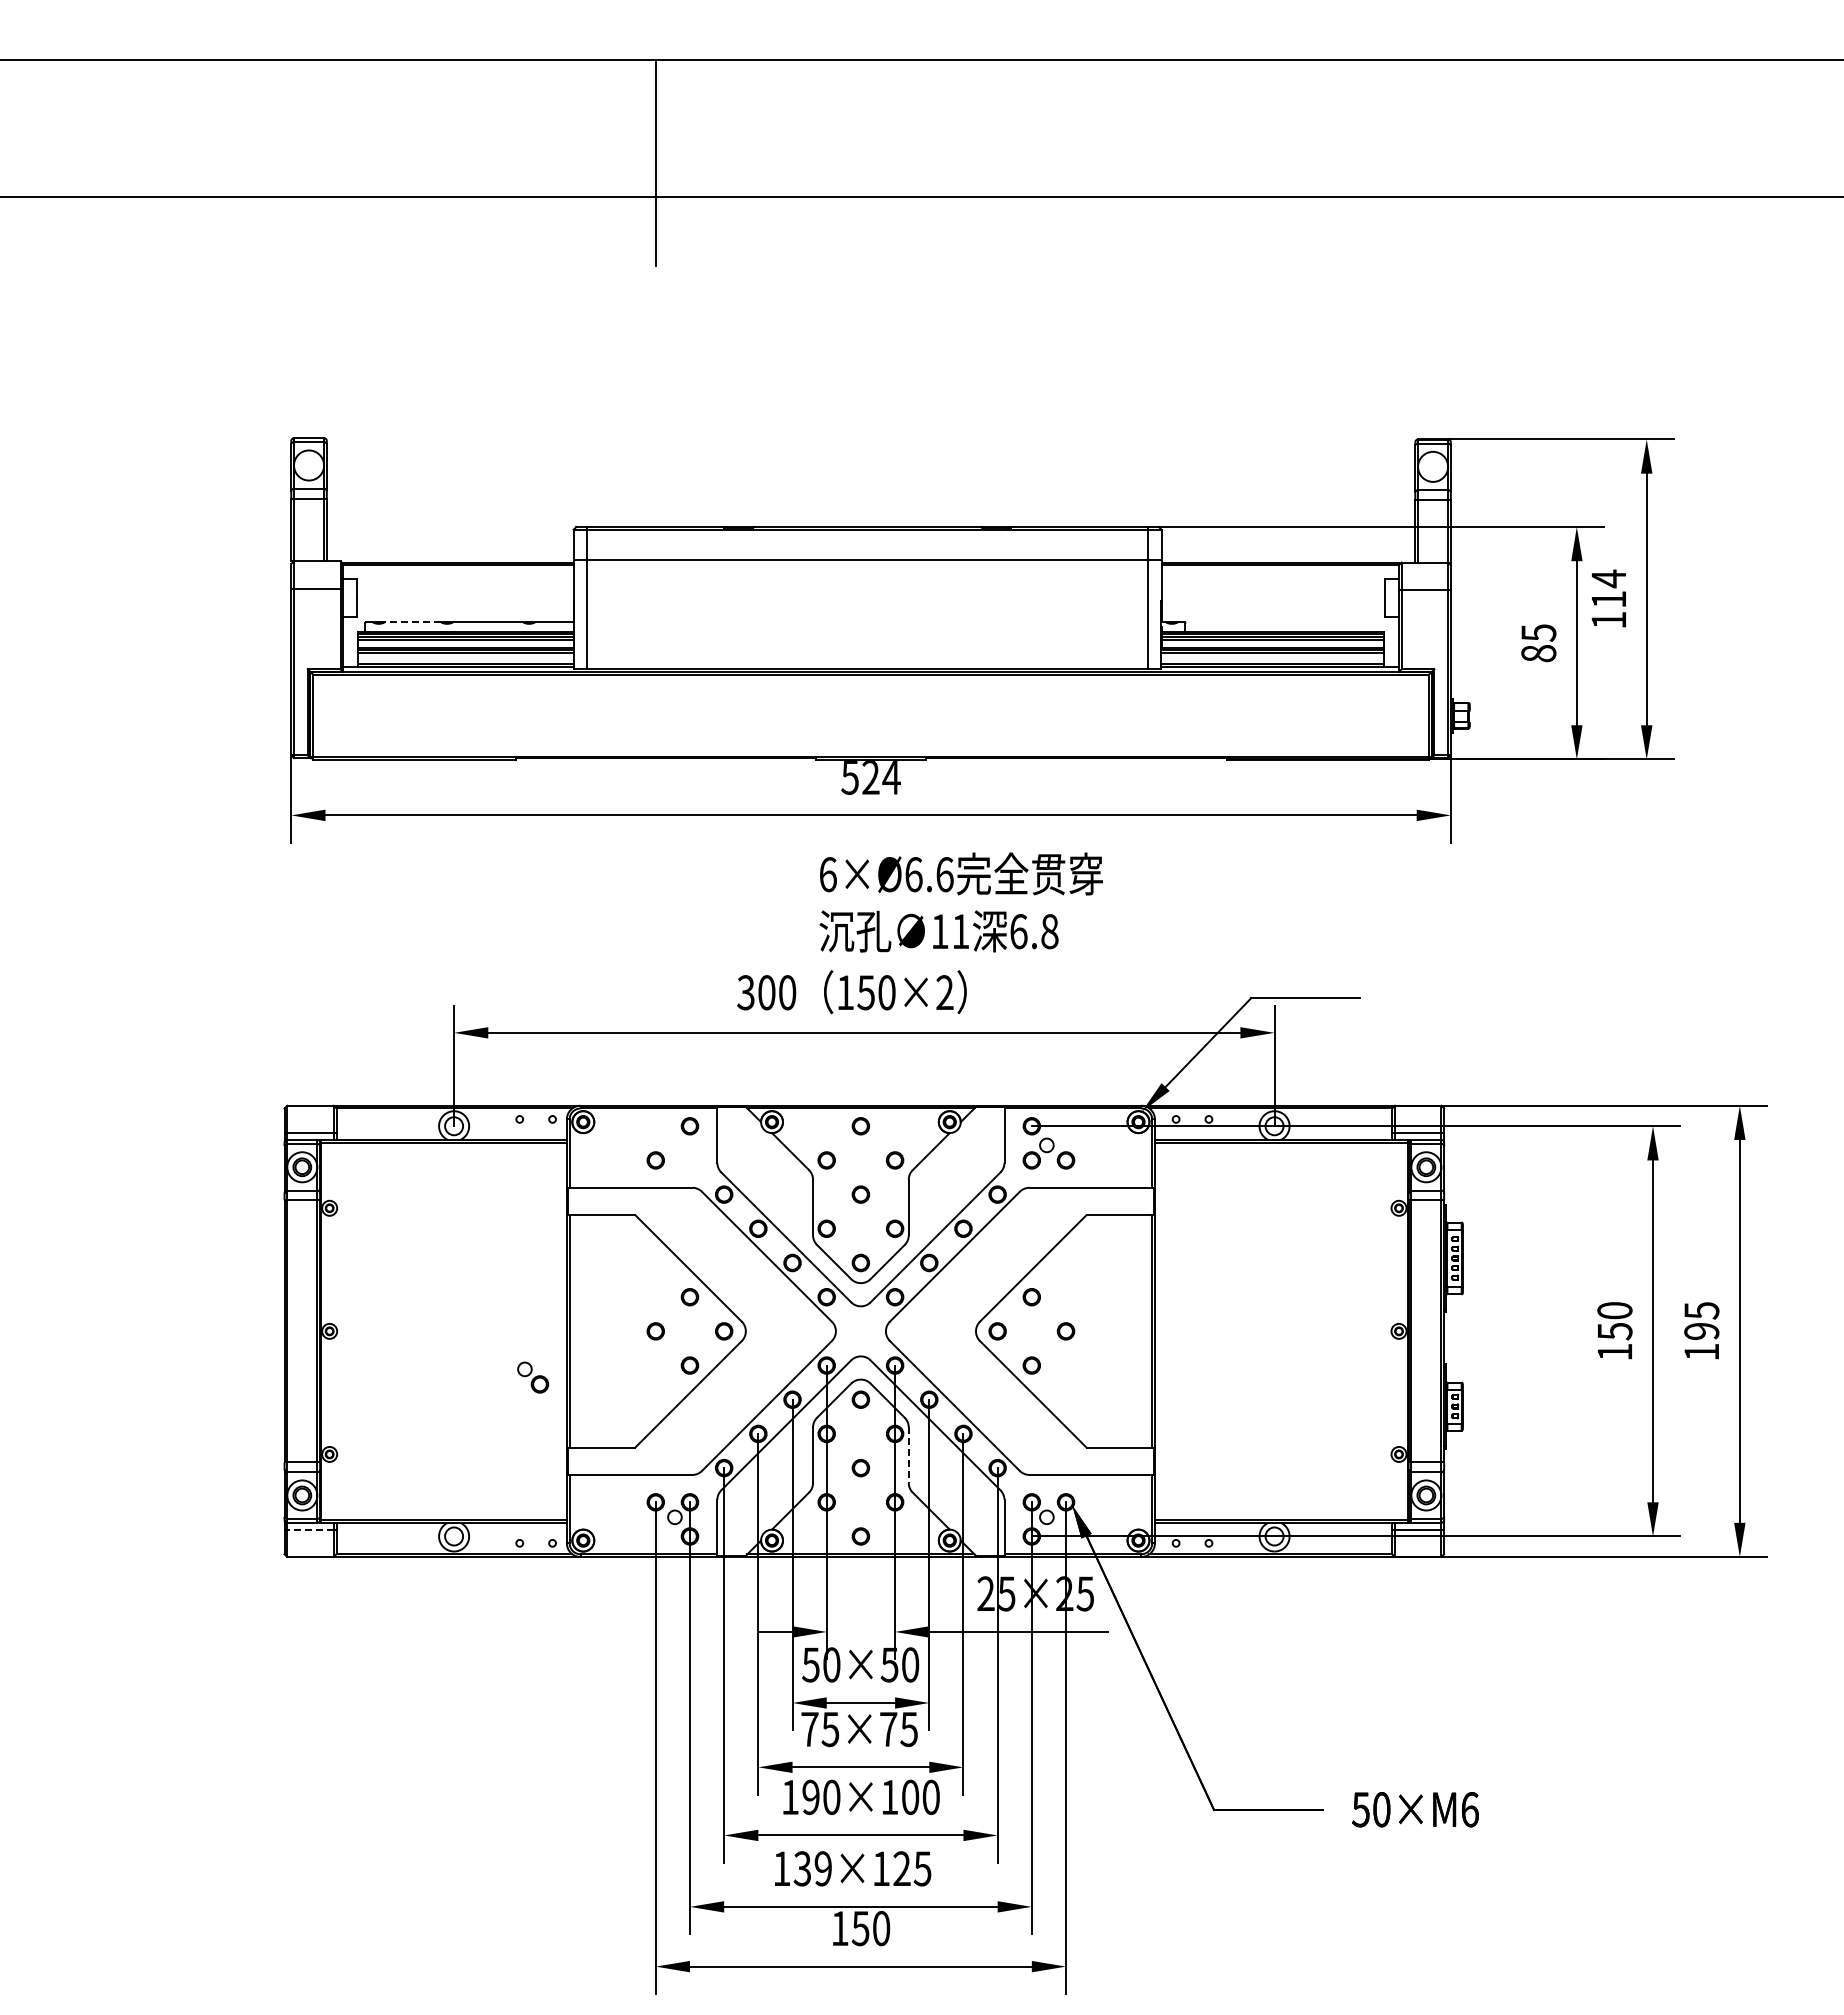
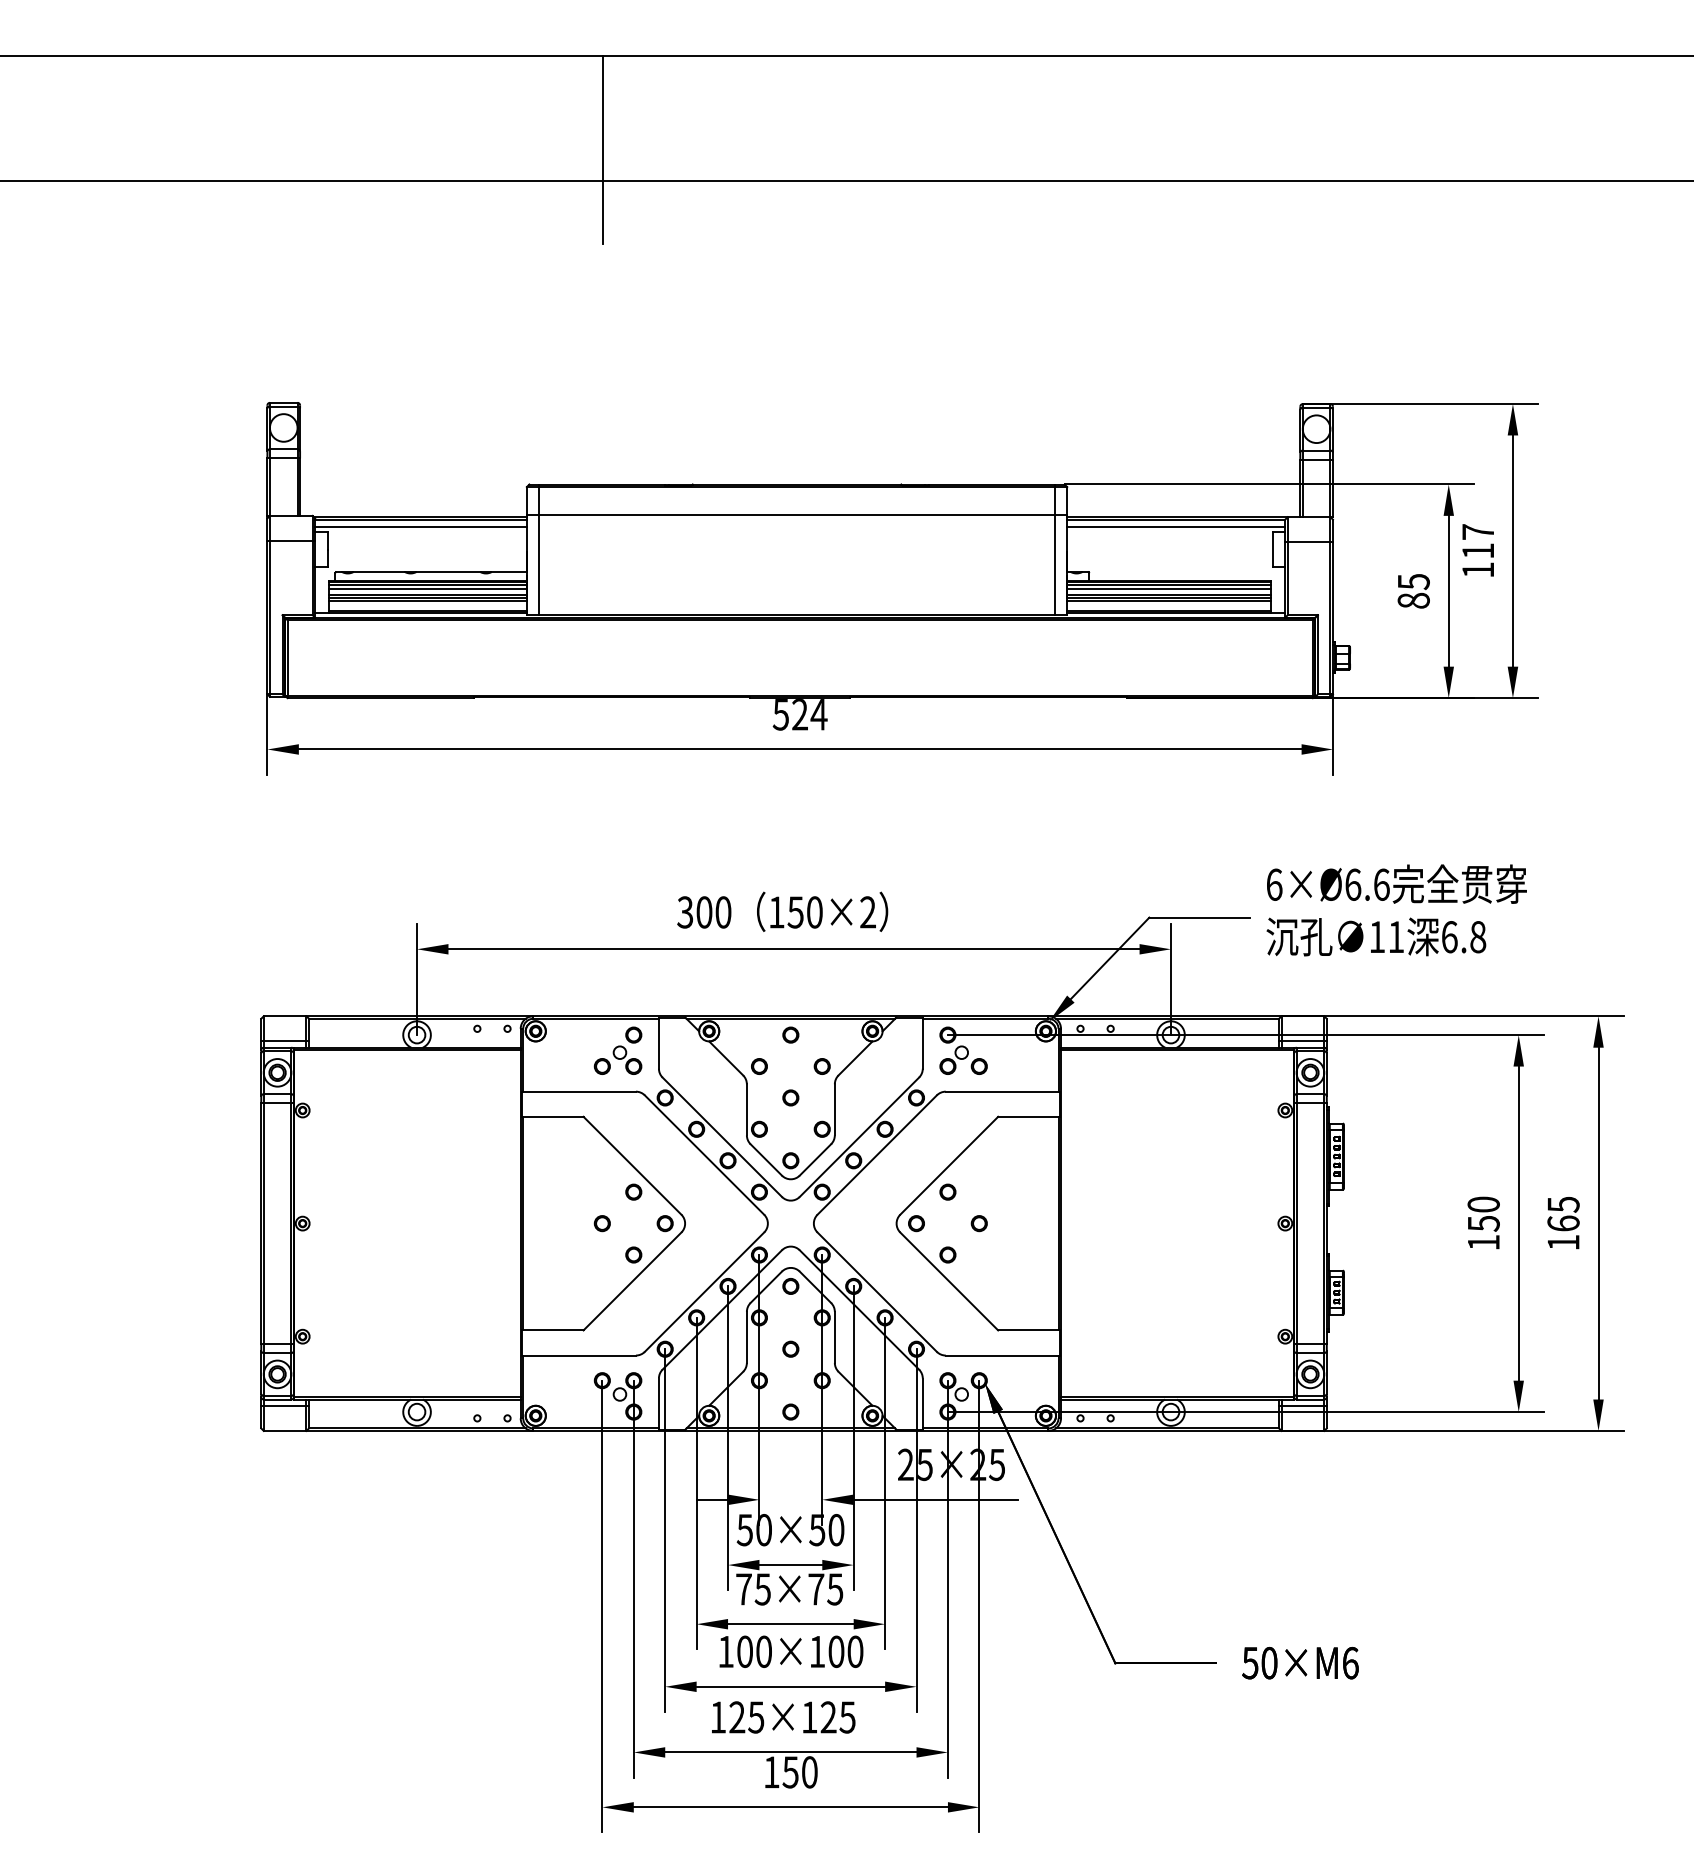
line: (458, 573) -> (421, 527), added
line: (1279, 573) -> (1175, 527), added
text: (1608, 578) -> (1477, 531), 114 -> 117
line: (412, 622) -> (378, 572), dashed -> solid
text: (960, 902) -> (1396, 910), moved
text: (1701, 1330) -> (1563, 1222), 195 -> 165
part: (533, 1377) -> (627, 1060), moved
line: (908, 1455) -> (834, 1337), dashed -> solid
line: (310, 1529) -> (285, 1405), dashed -> solid
text: (810, 1797) -> (744, 1651), 190×100 -> 100×100
text: (812, 1868) -> (746, 1717), 139×125 -> 125×125

